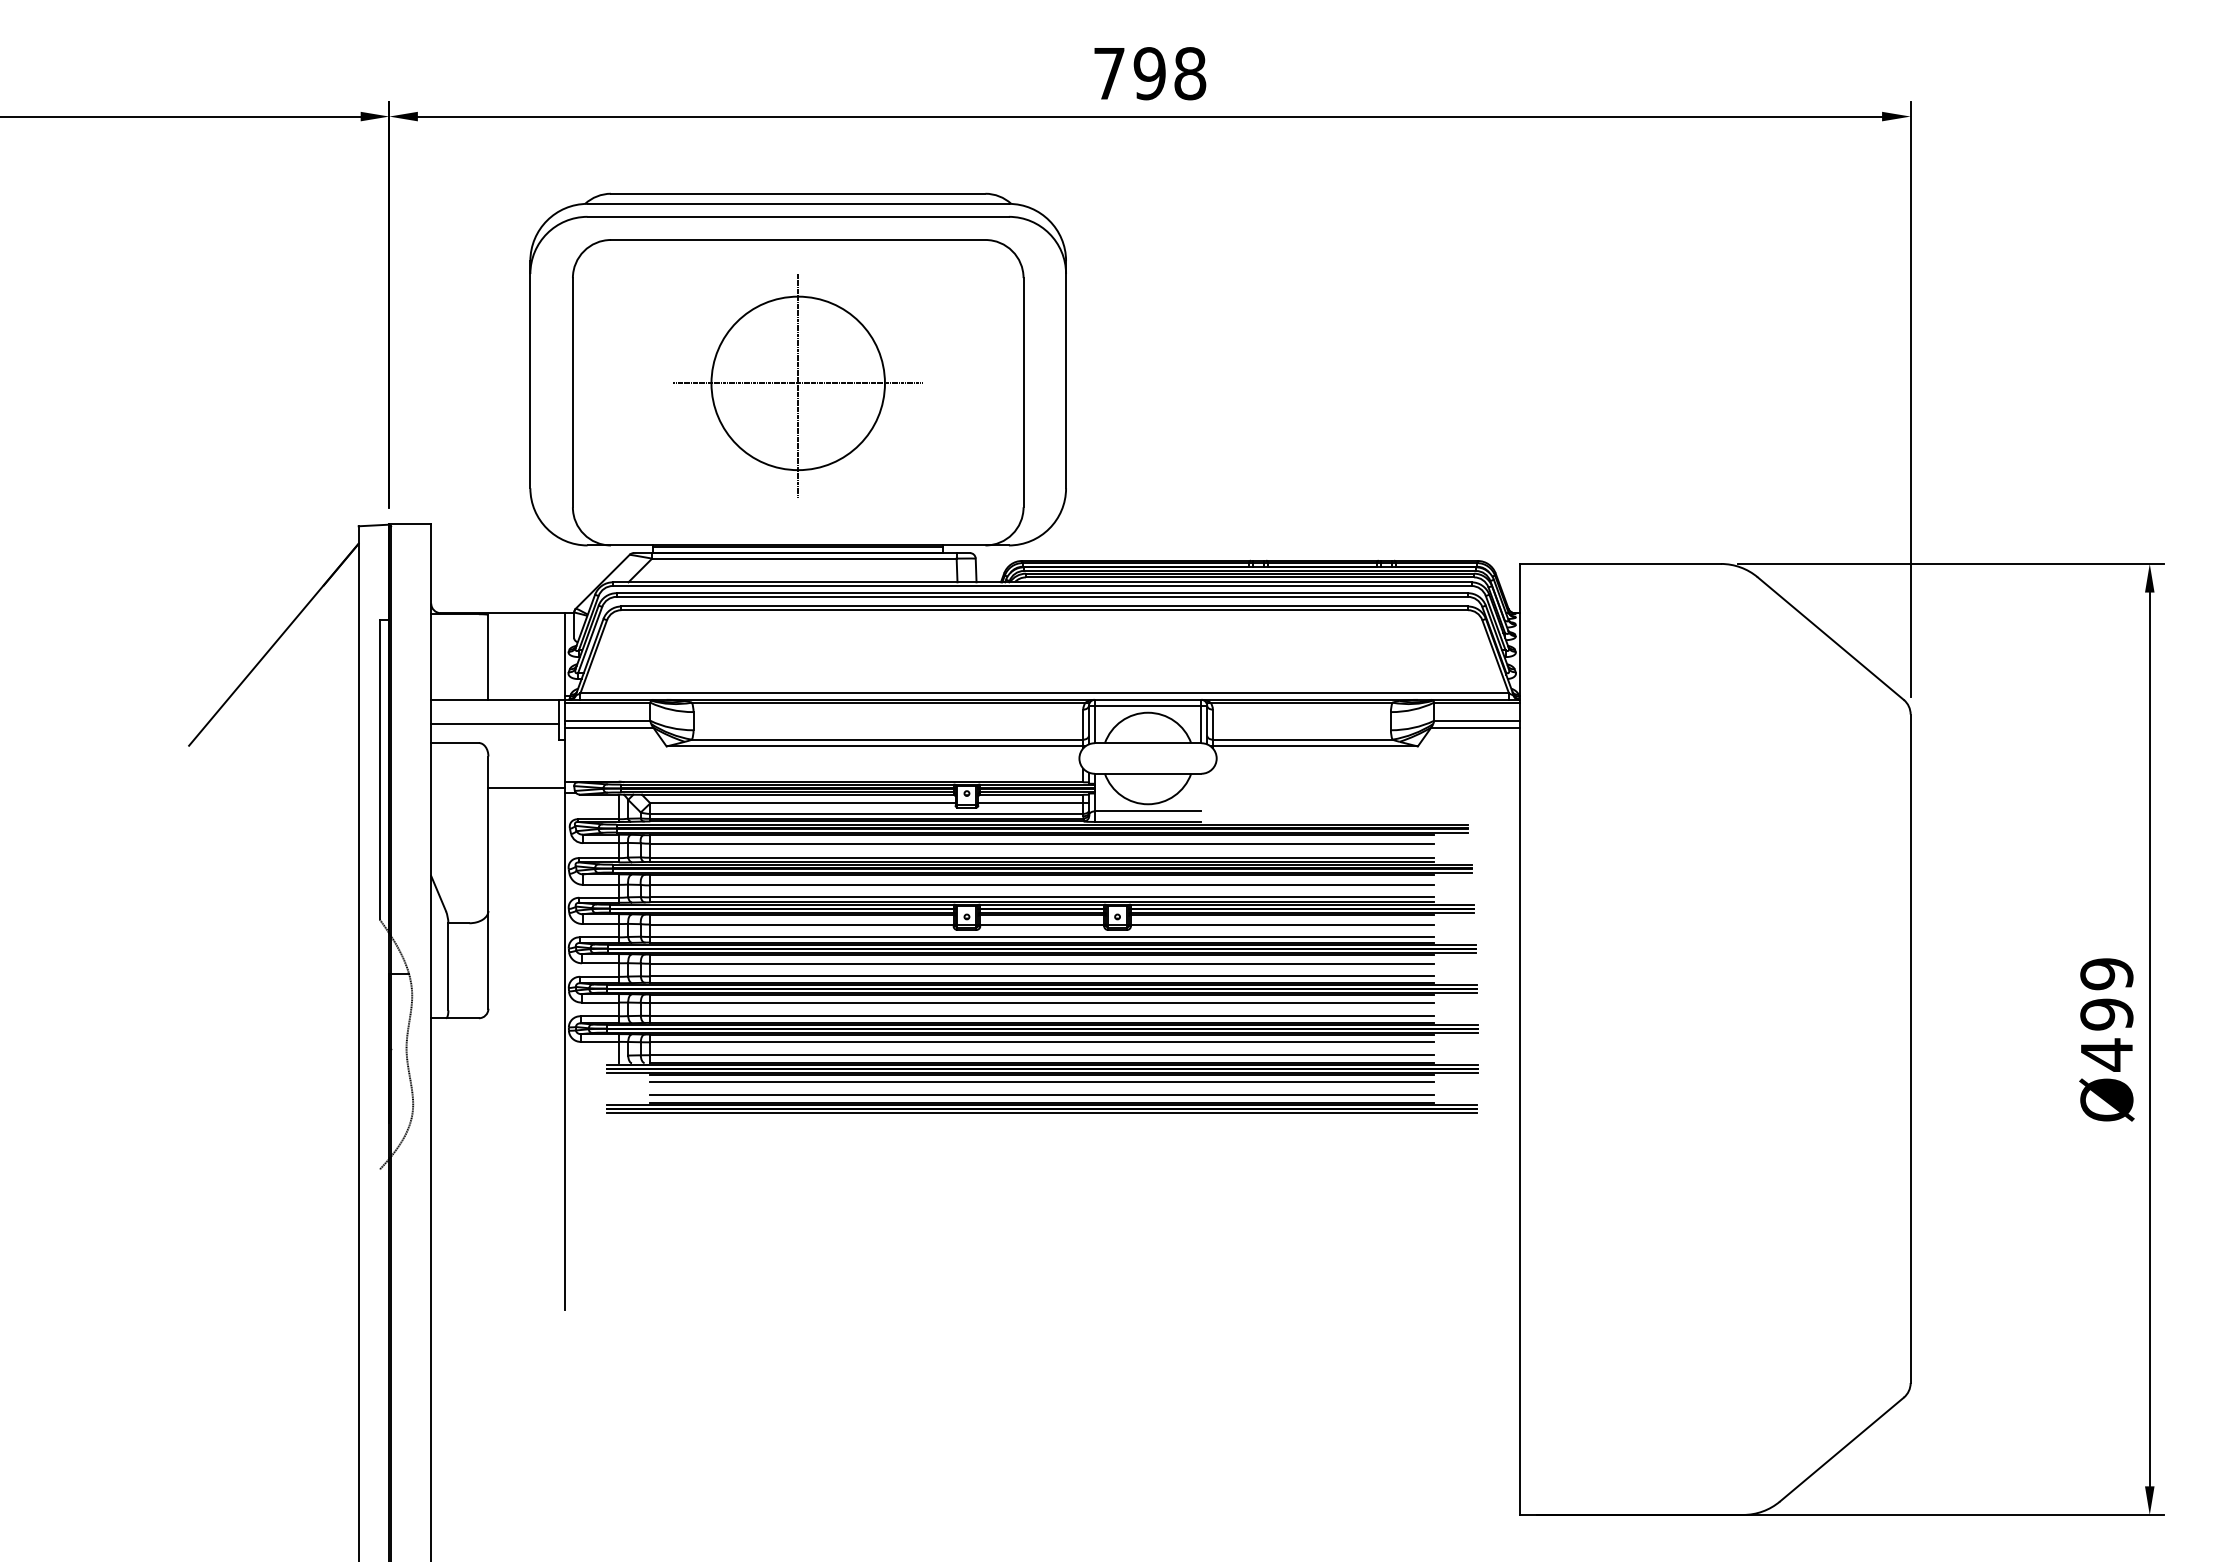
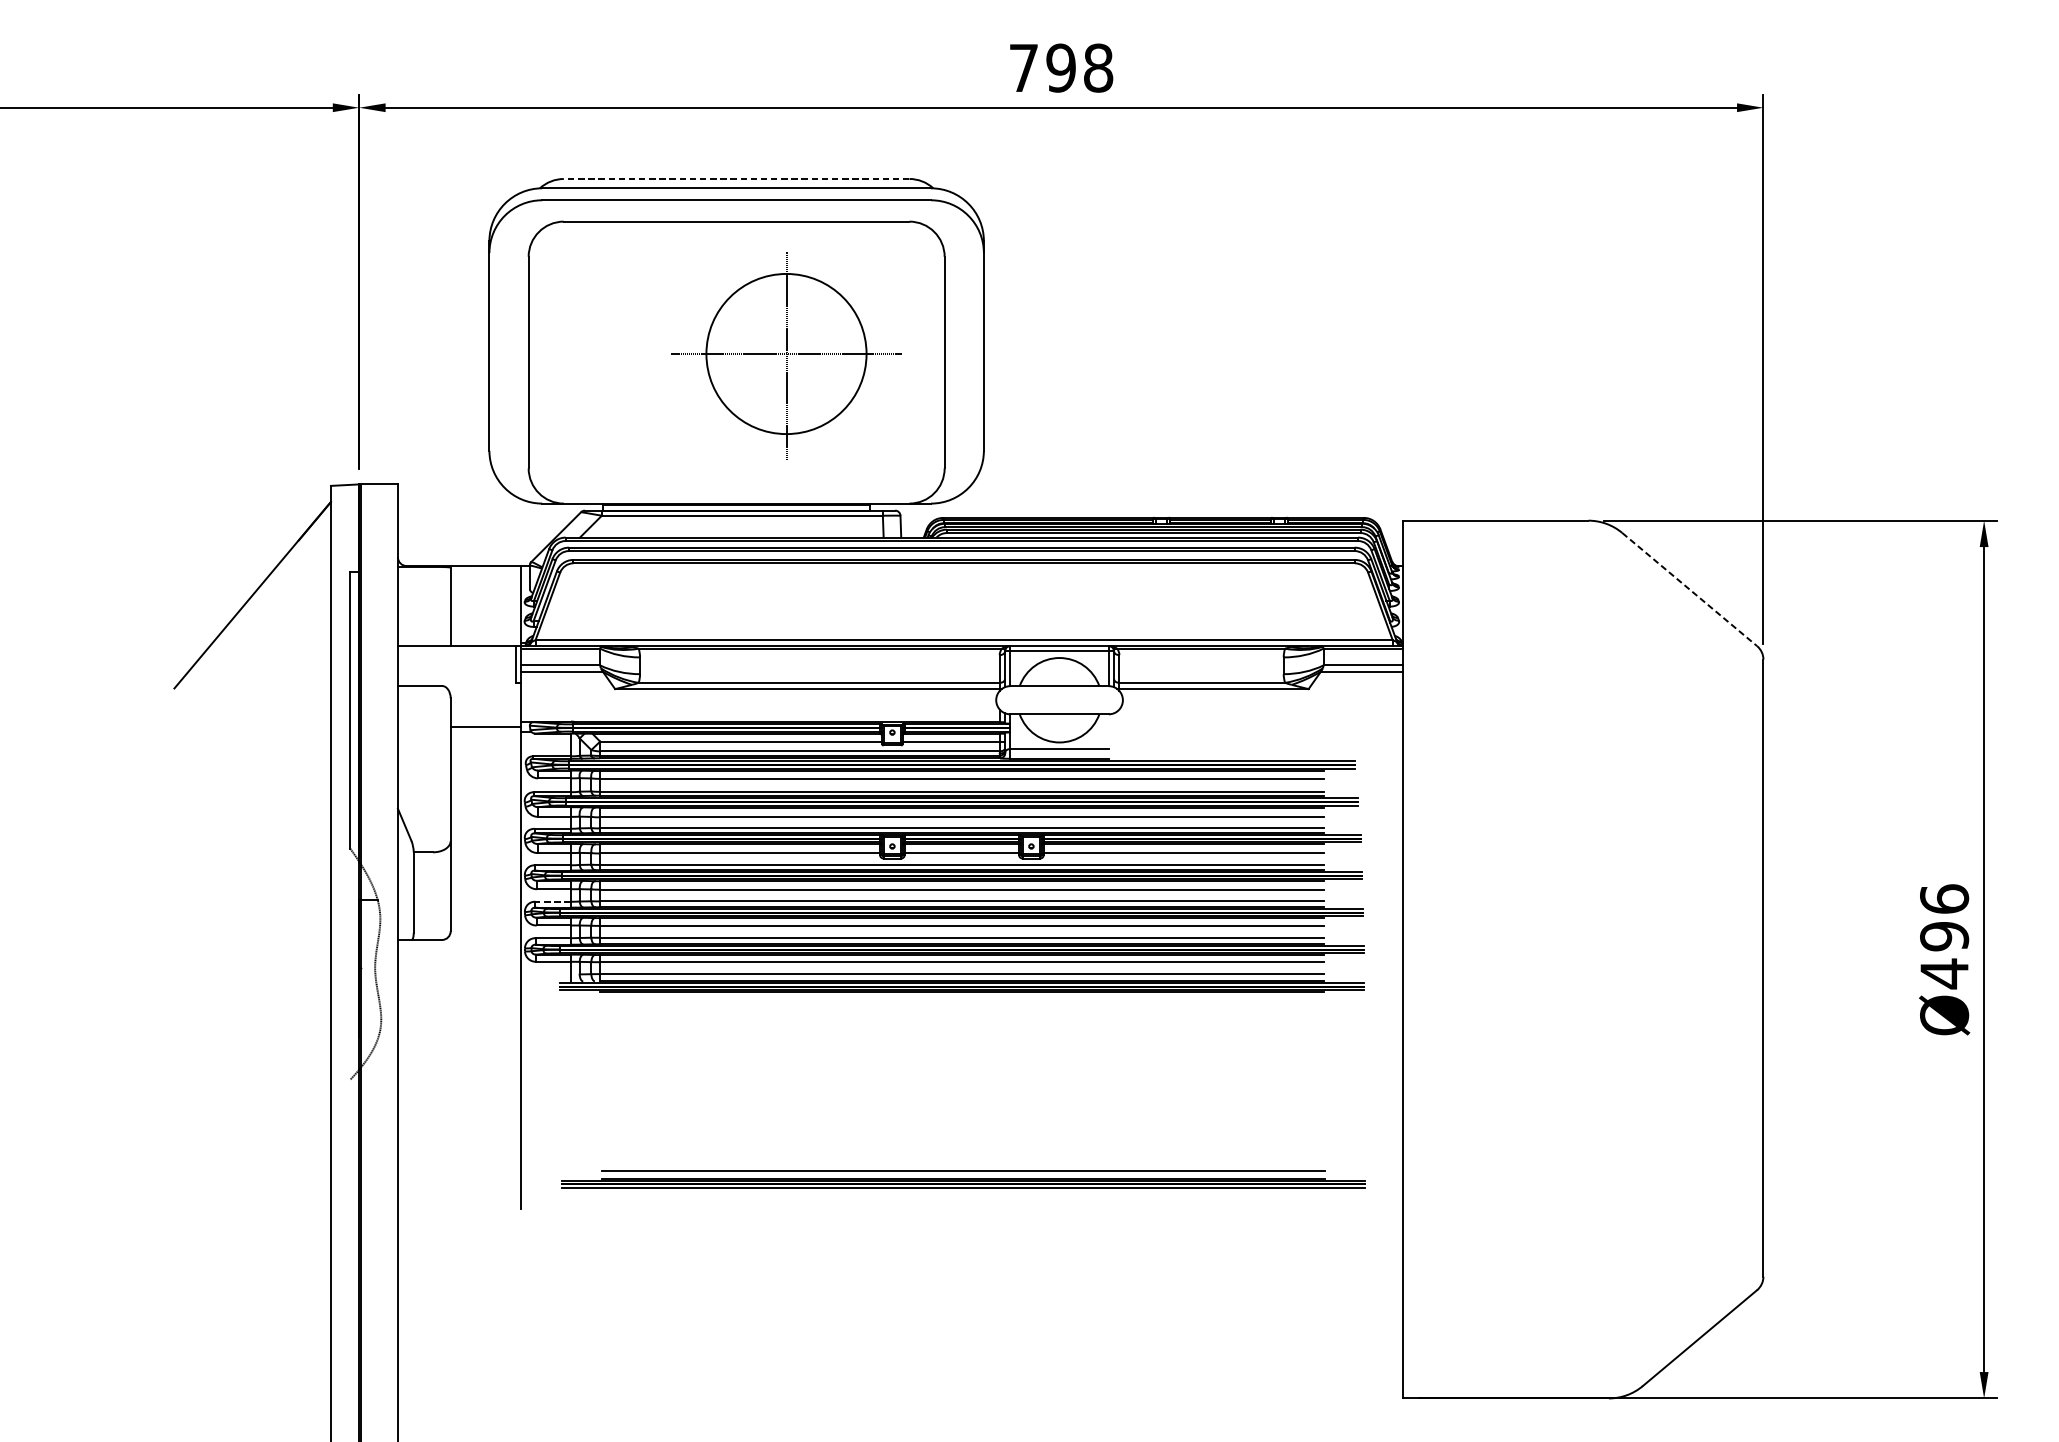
line: (797, 193) -> (735, 178), solid -> dashed
part: (797, 385) -> (785, 355), moved
line: (1831, 638) -> (1690, 589), solid -> dashed
line: (494, 724) -> (456, 668), removed
text: (2106, 973) -> (1944, 898), Ø499 -> Ø496
line: (598, 976) -> (552, 901), solid -> dashed
line: (1042, 1081) -> (962, 998), removed
part: (1041, 1103) -> (963, 1179), moved

